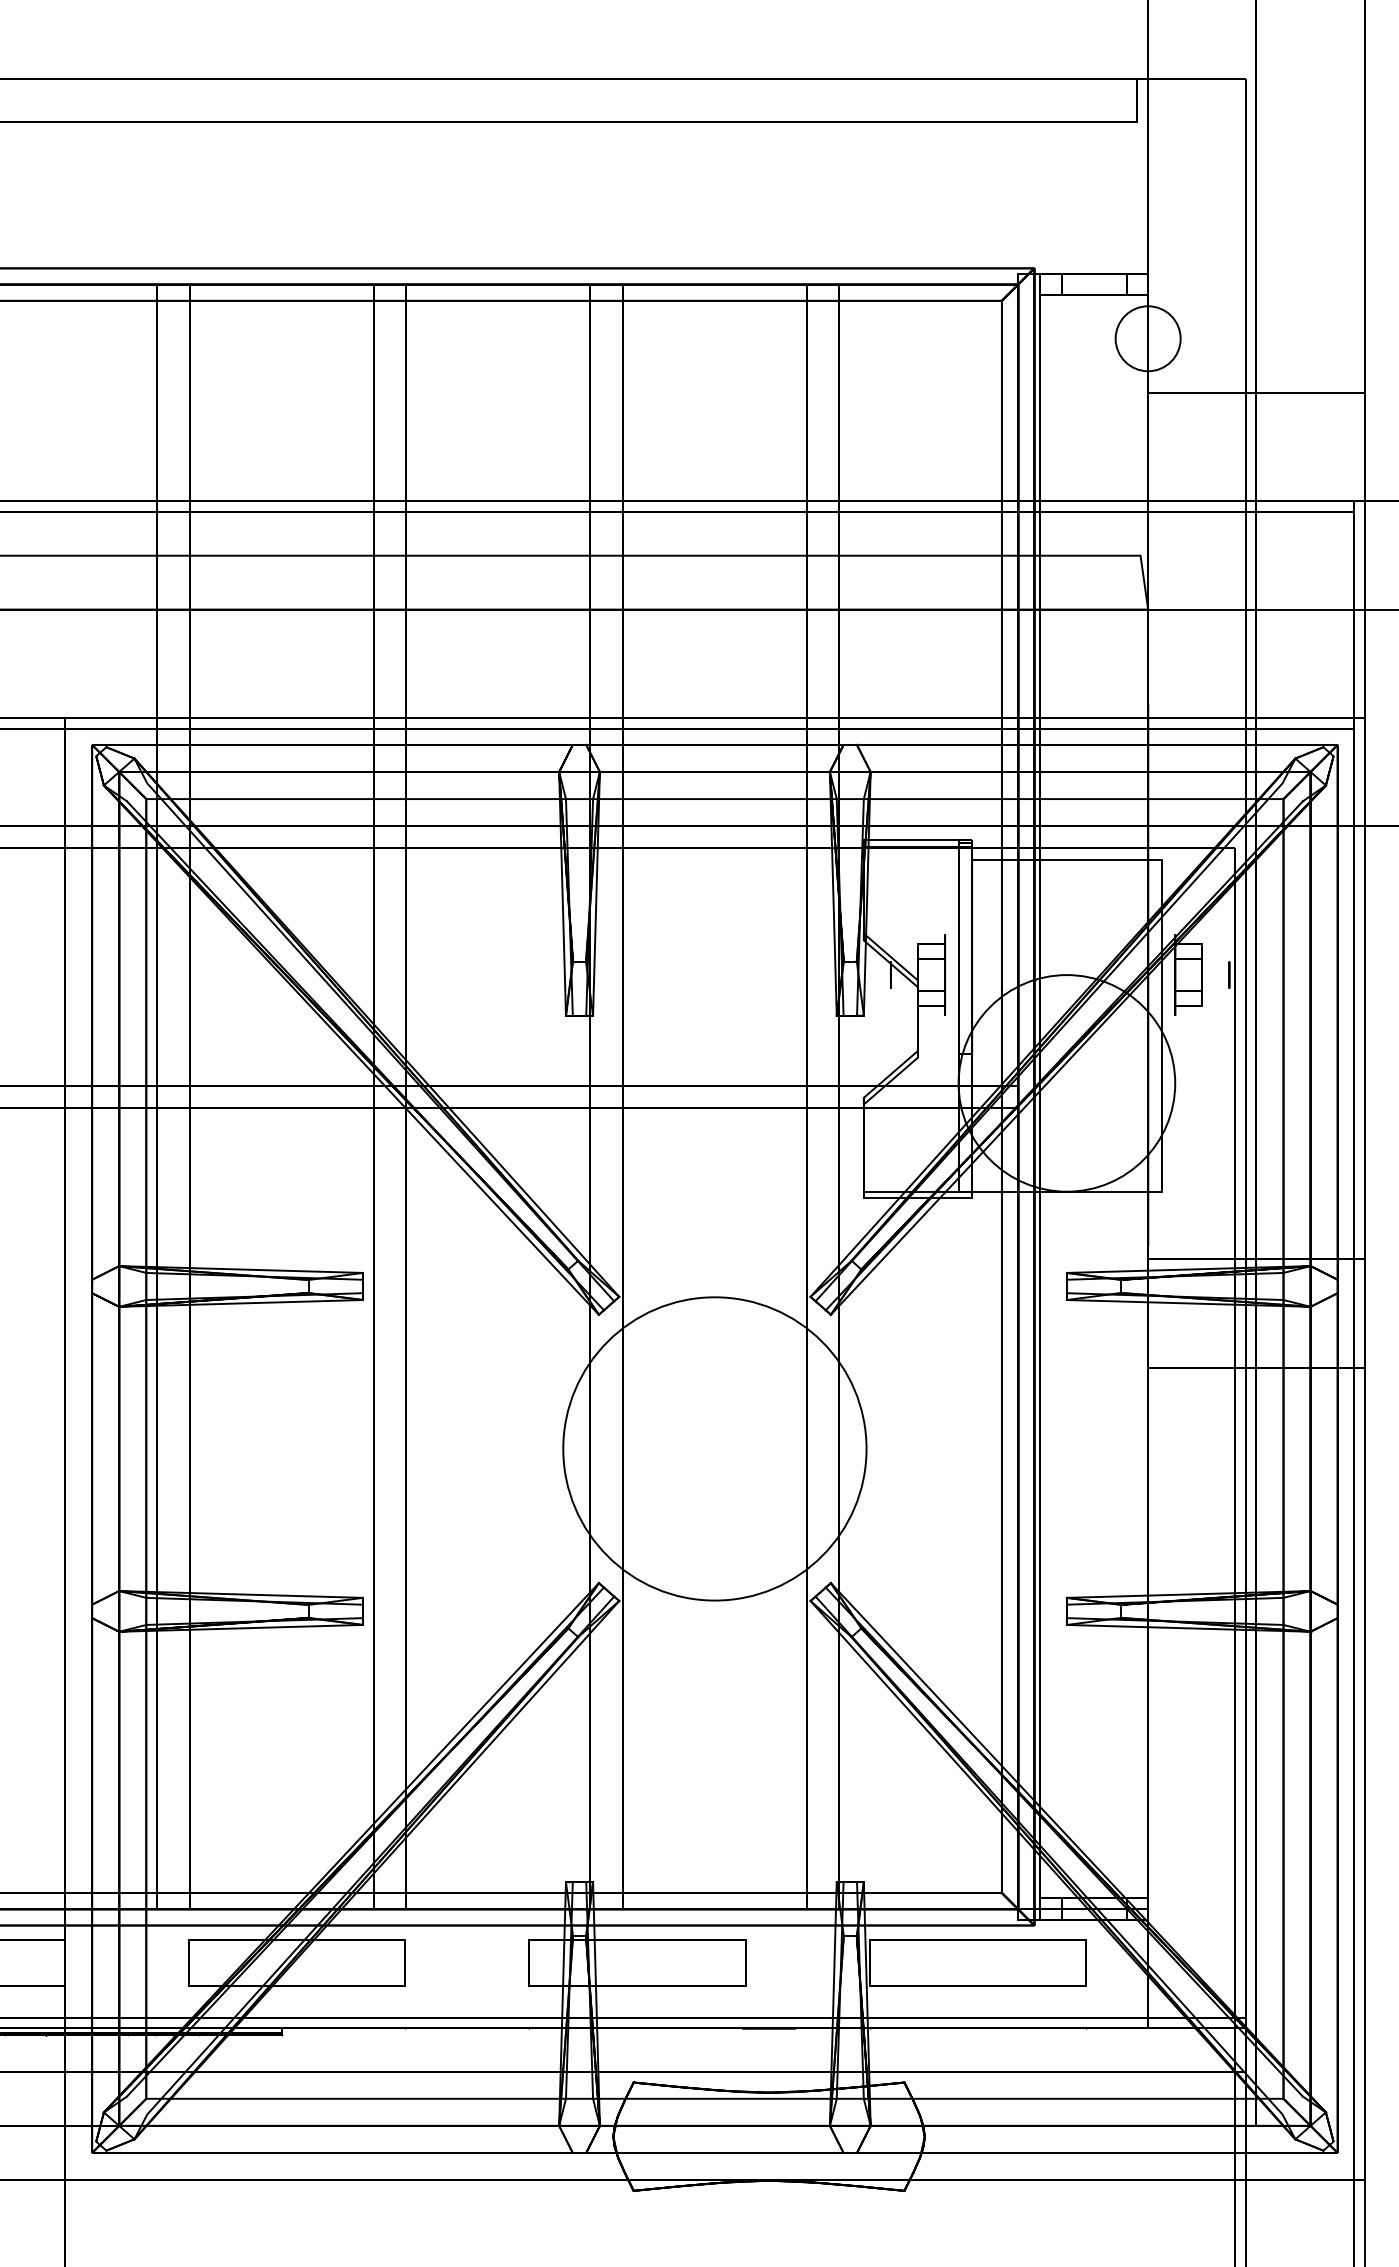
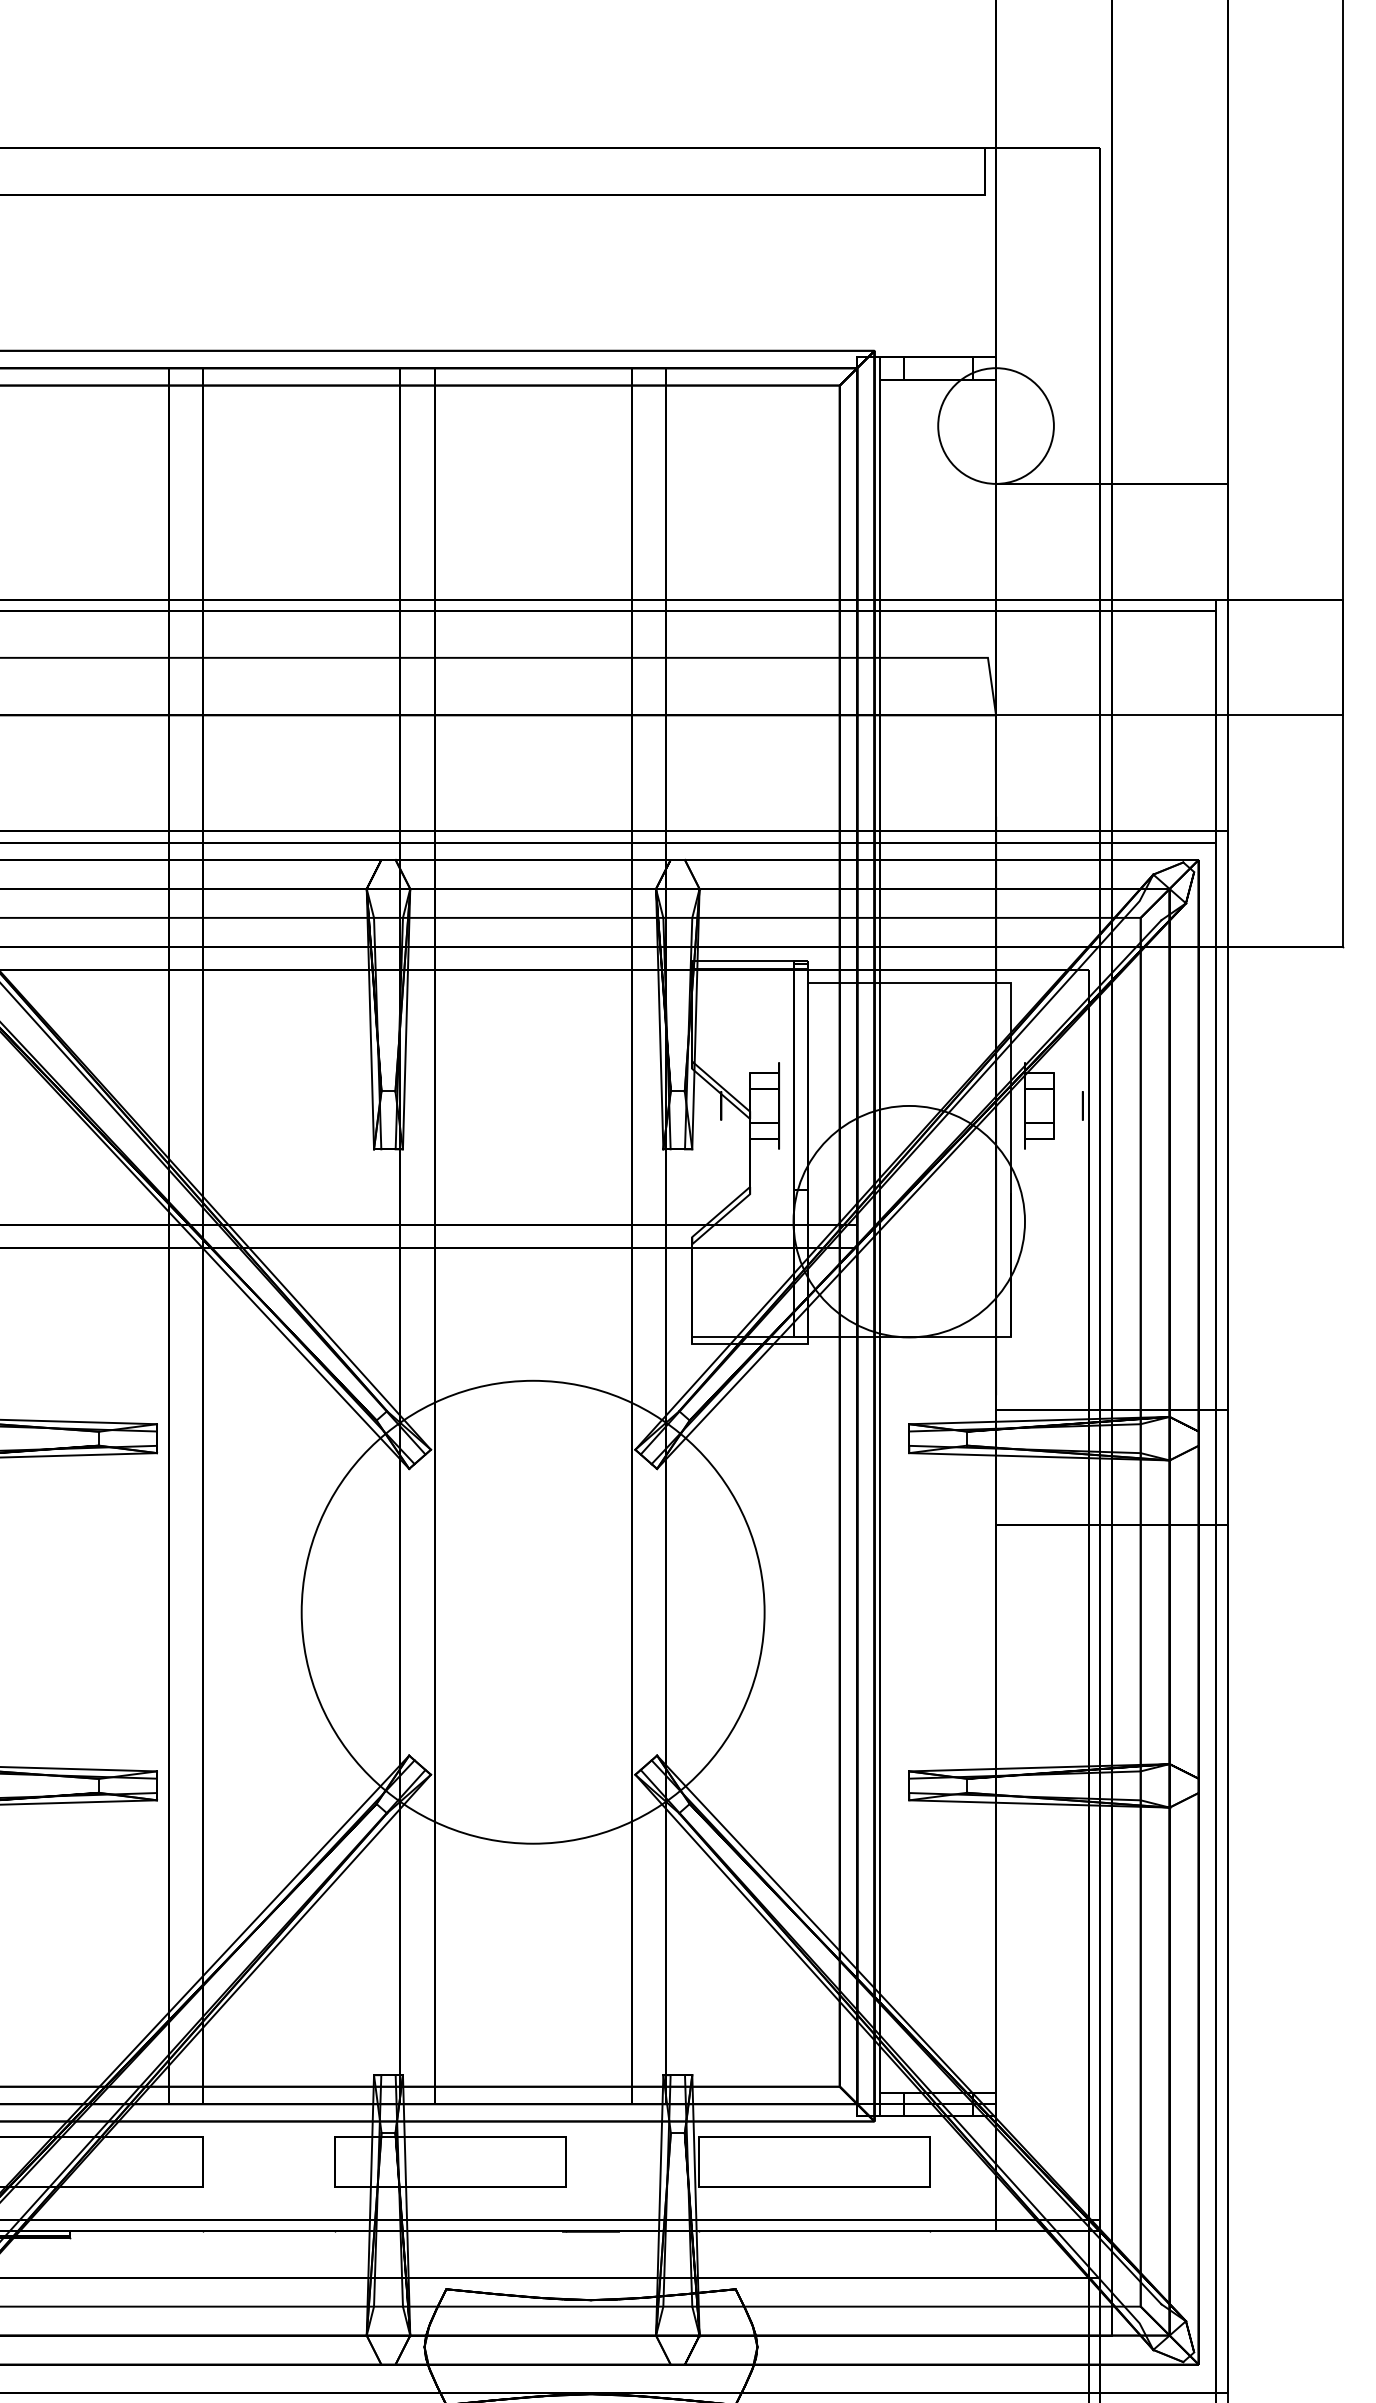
circle: (1148, 338) -> (996, 425), size x1.67
circle: (714, 1448) -> (532, 1611), size x1.43

